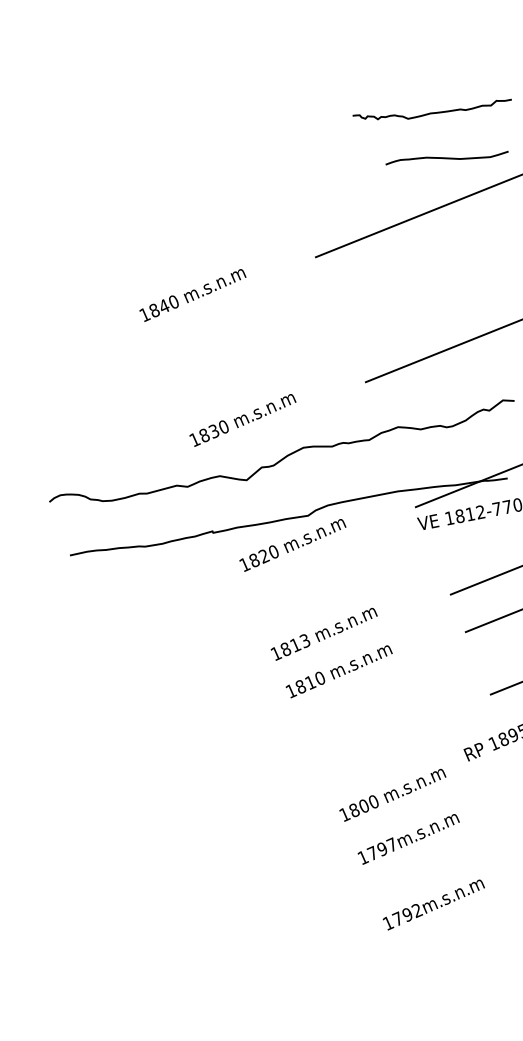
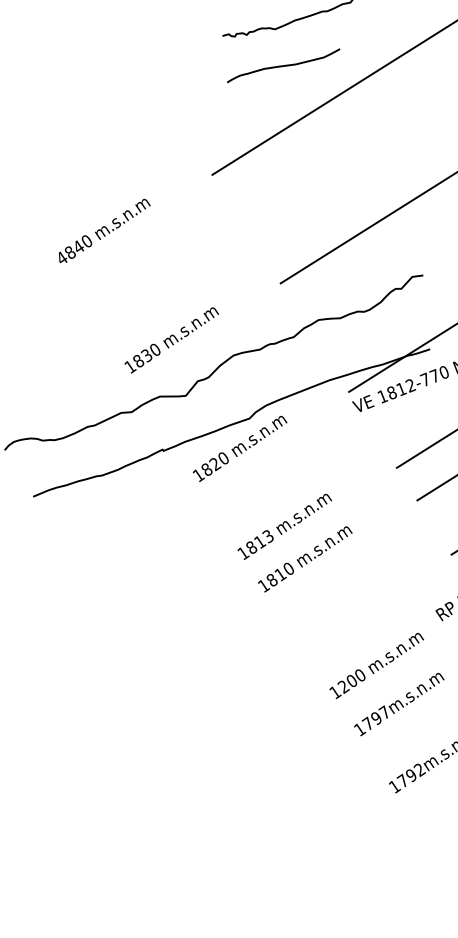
curve: (446, 157) -> (282, 65), moved
text: (144, 314) -> (61, 258), 1840 -> 4840
text: (354, 810) -> (343, 686), 1800 -> 1200

